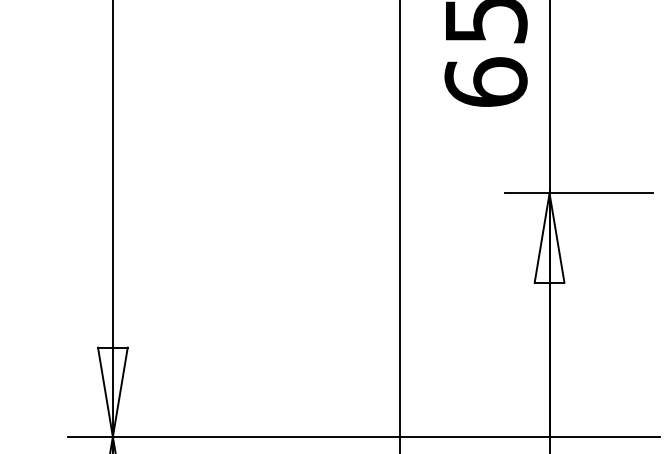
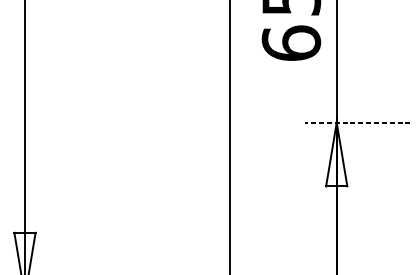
line: (578, 193) -> (357, 122), solid -> dashed

